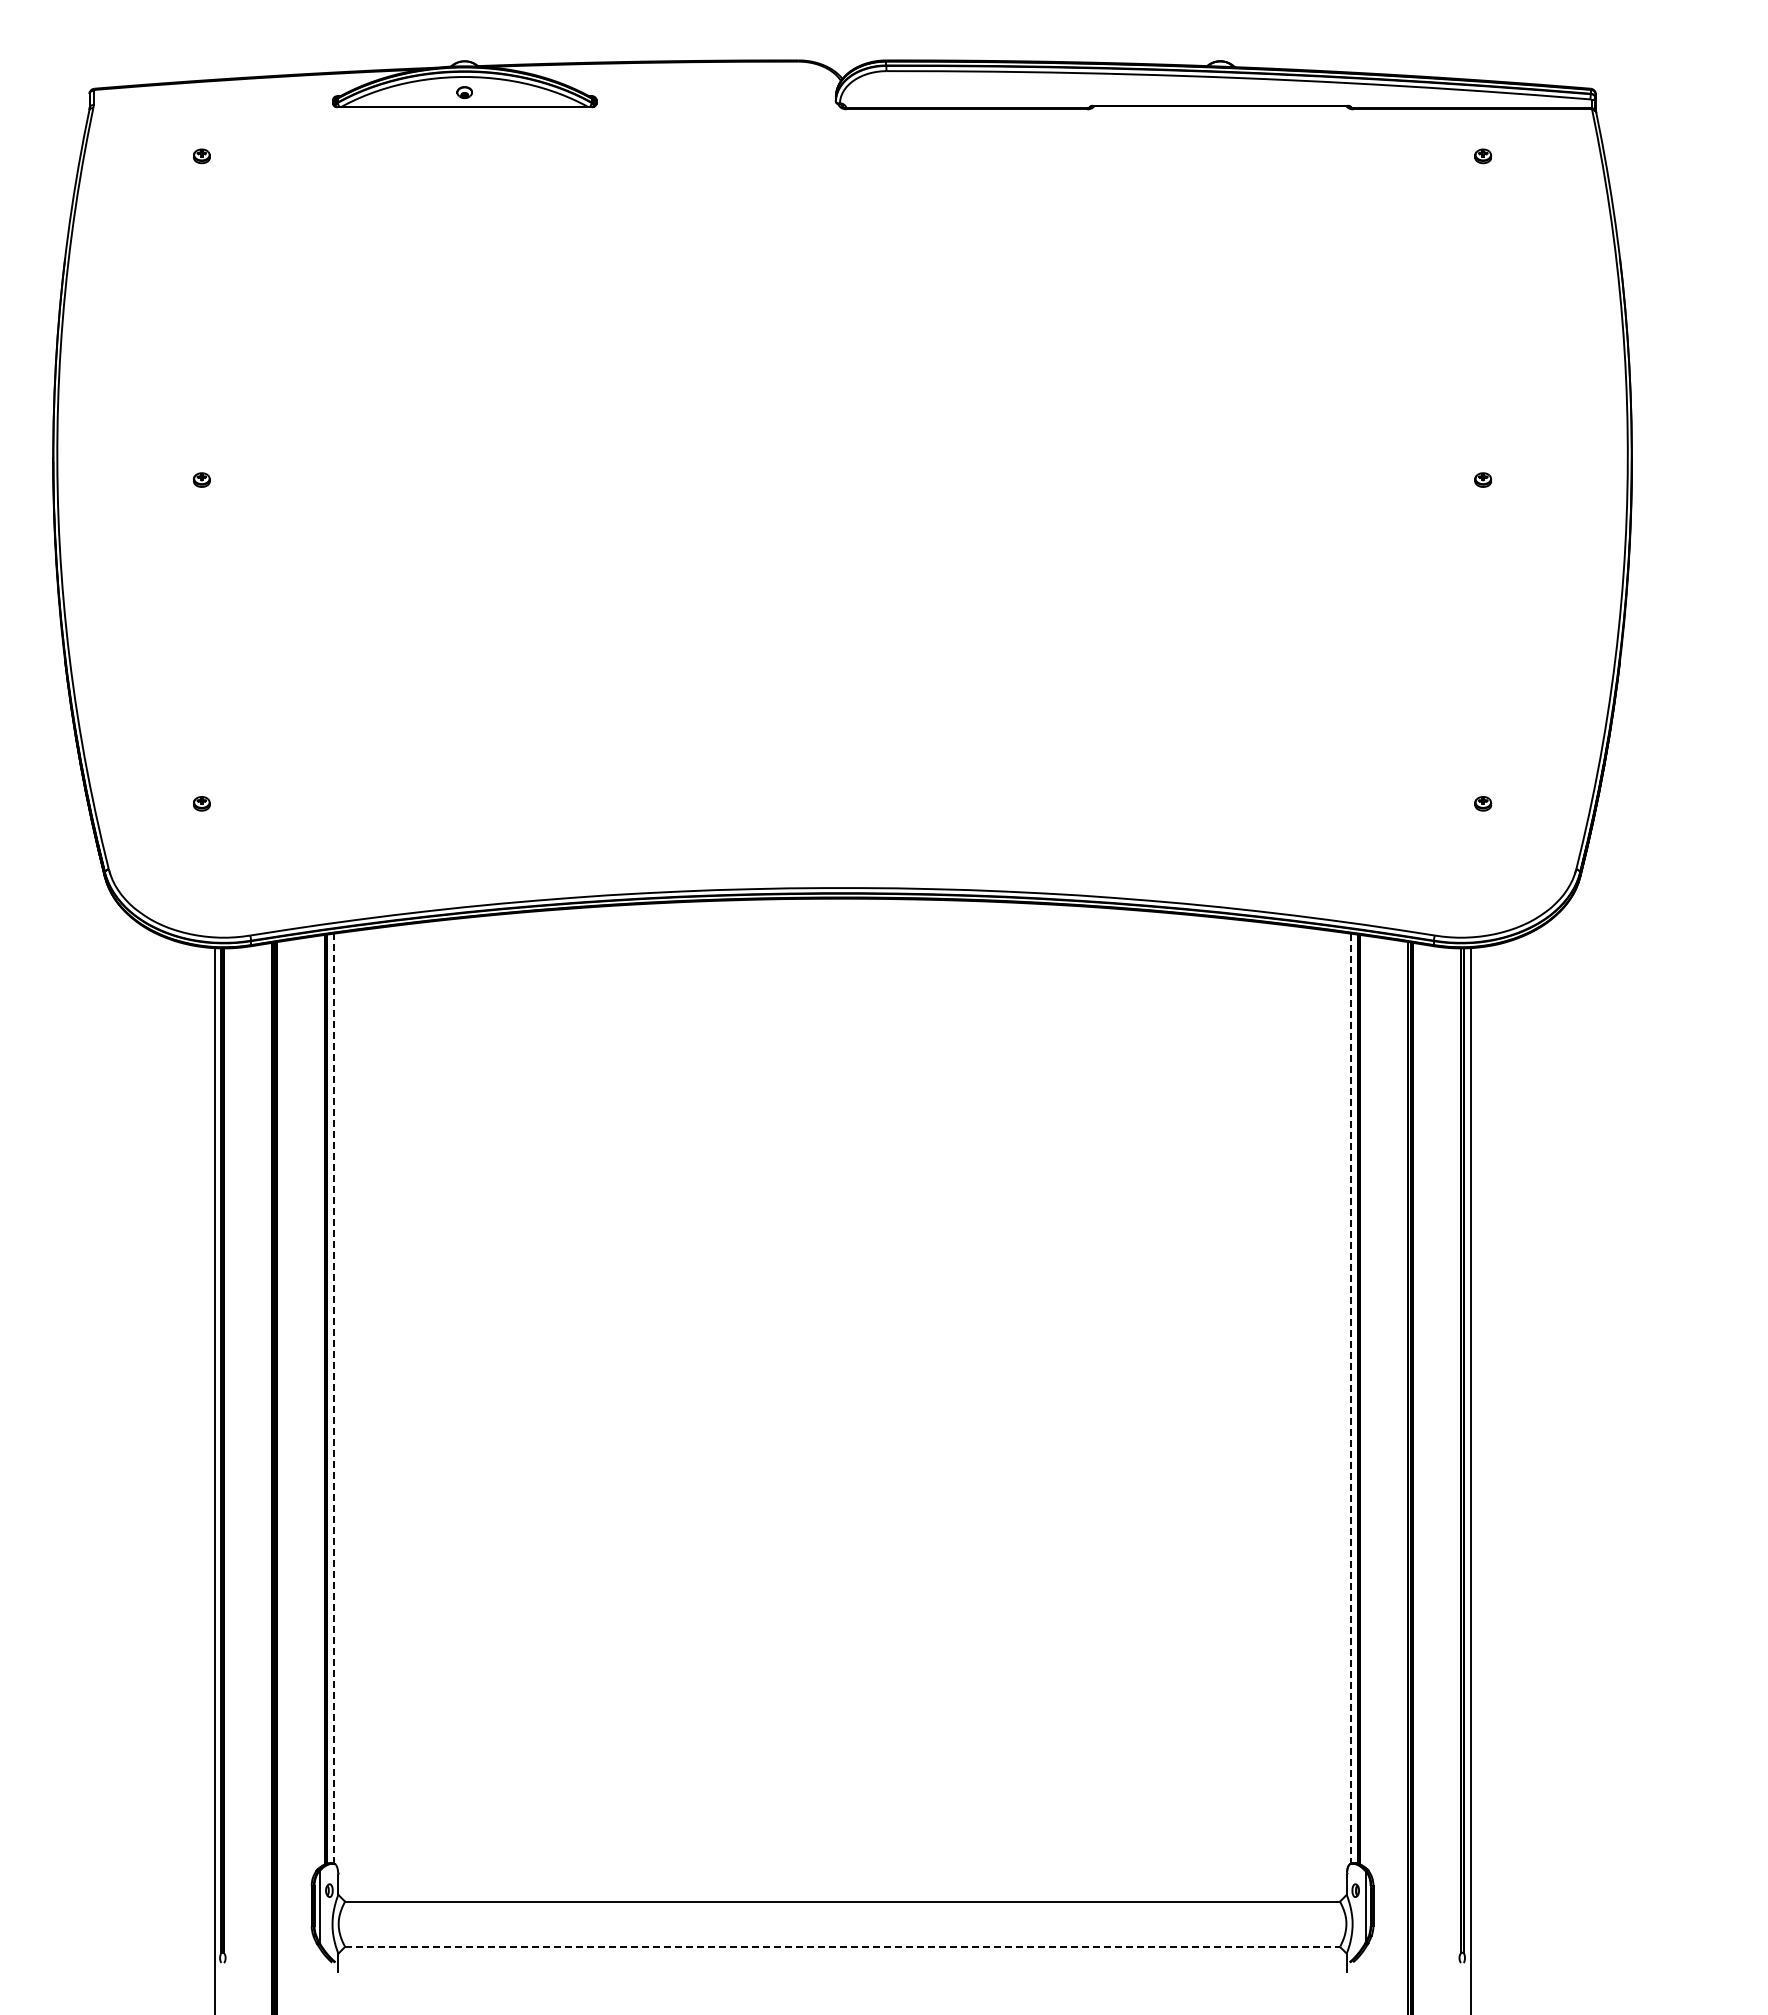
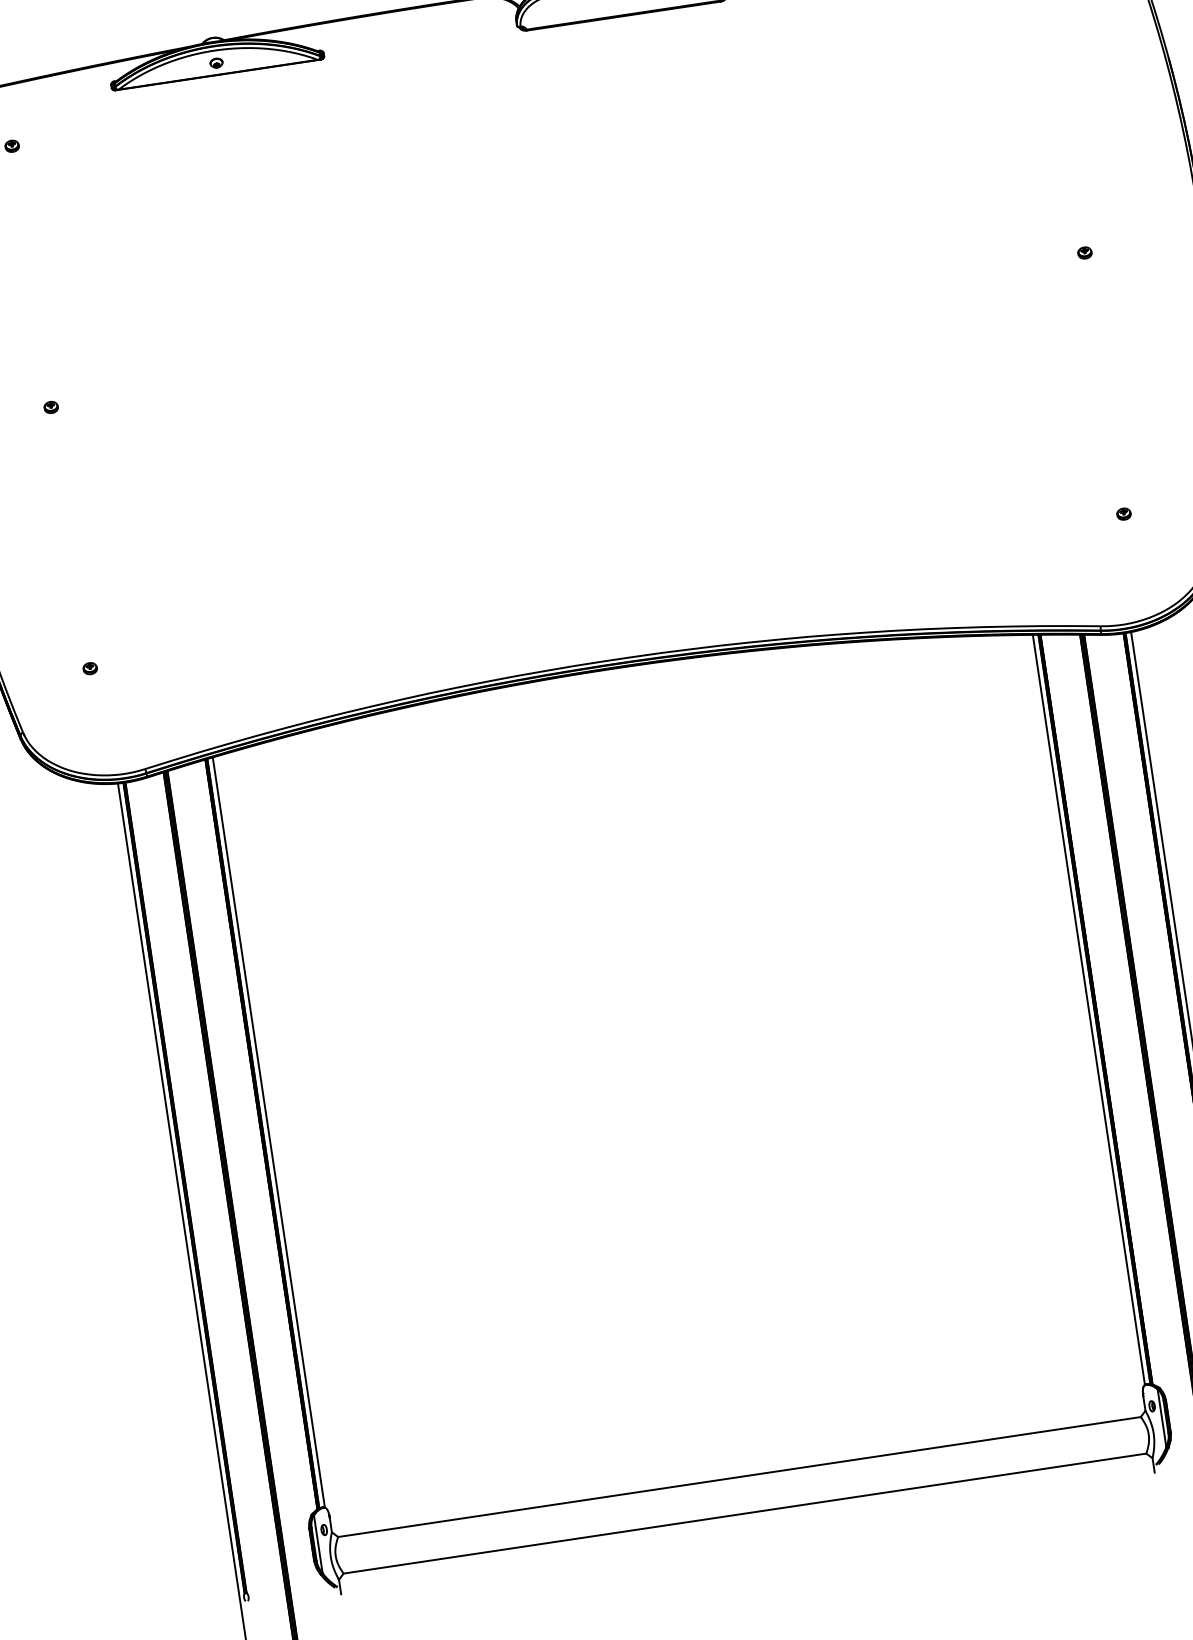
line: (334, 1398) -> (268, 1132), dashed -> solid
line: (1350, 1398) -> (1088, 1009), dashed -> solid
line: (843, 1946) -> (745, 1513), dashed -> solid

